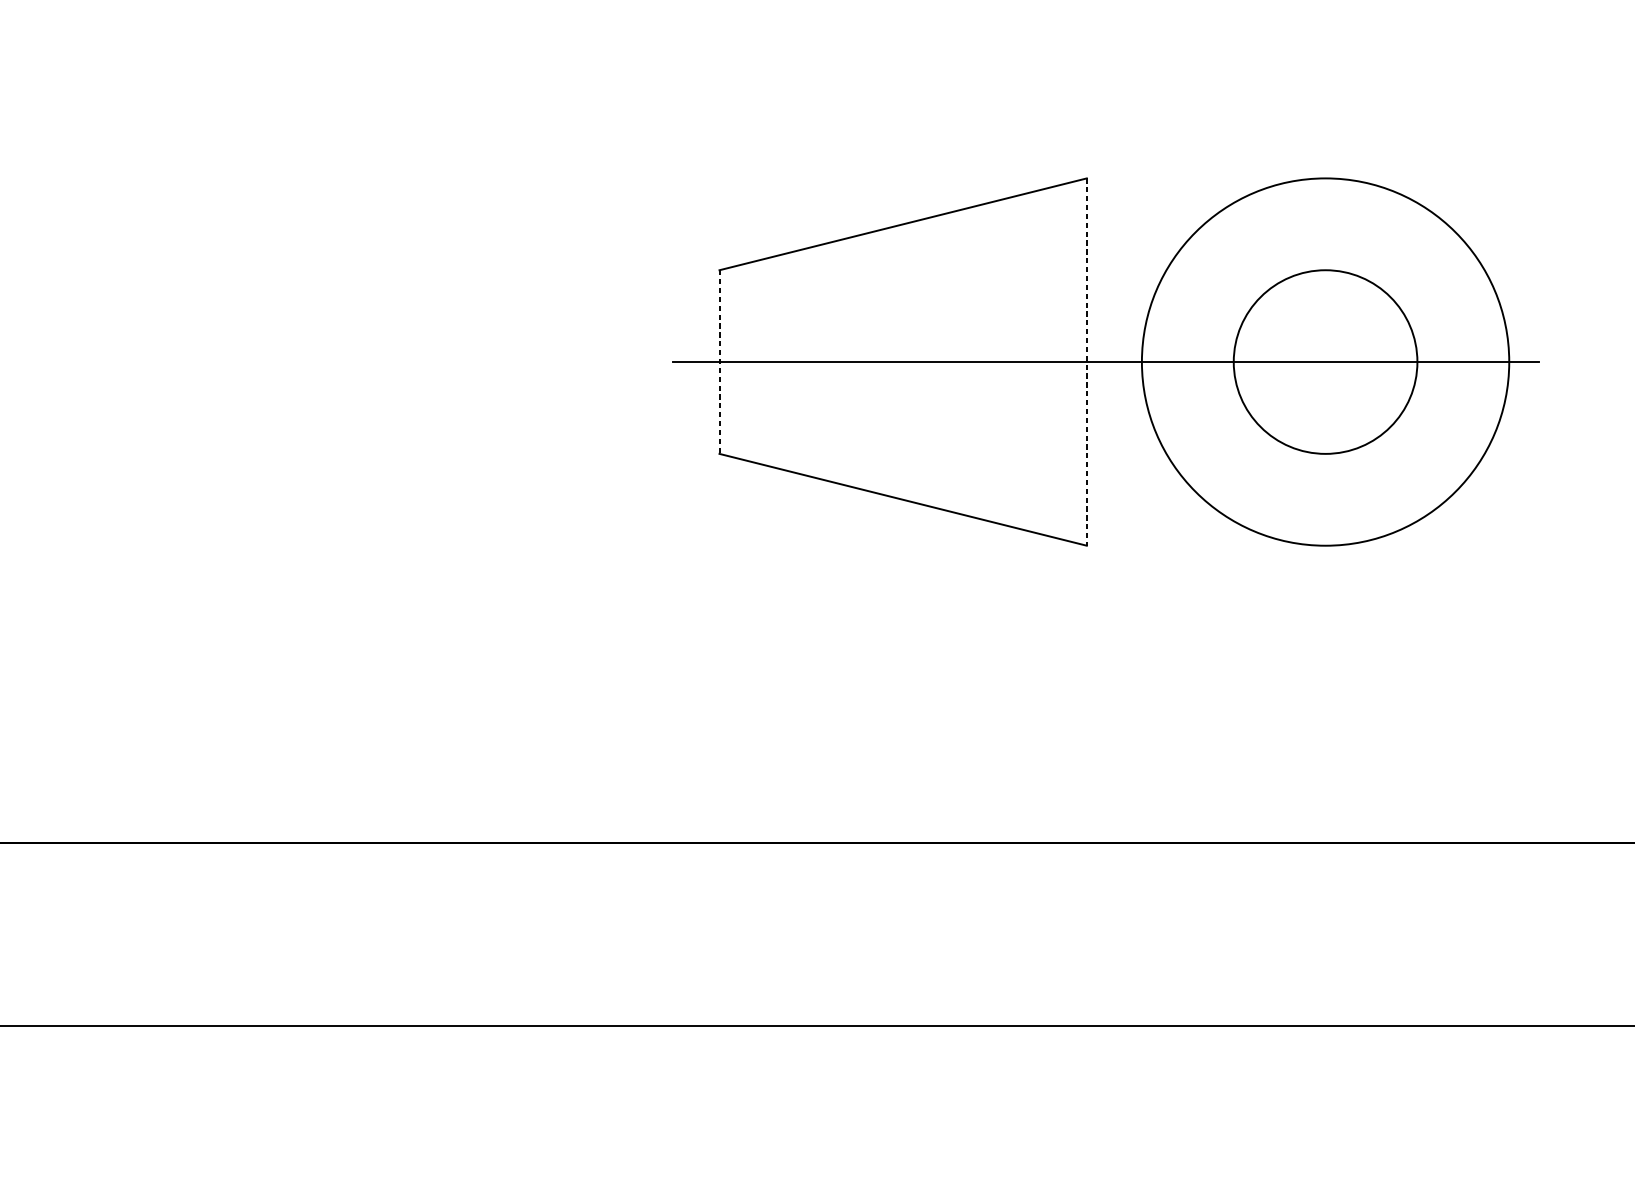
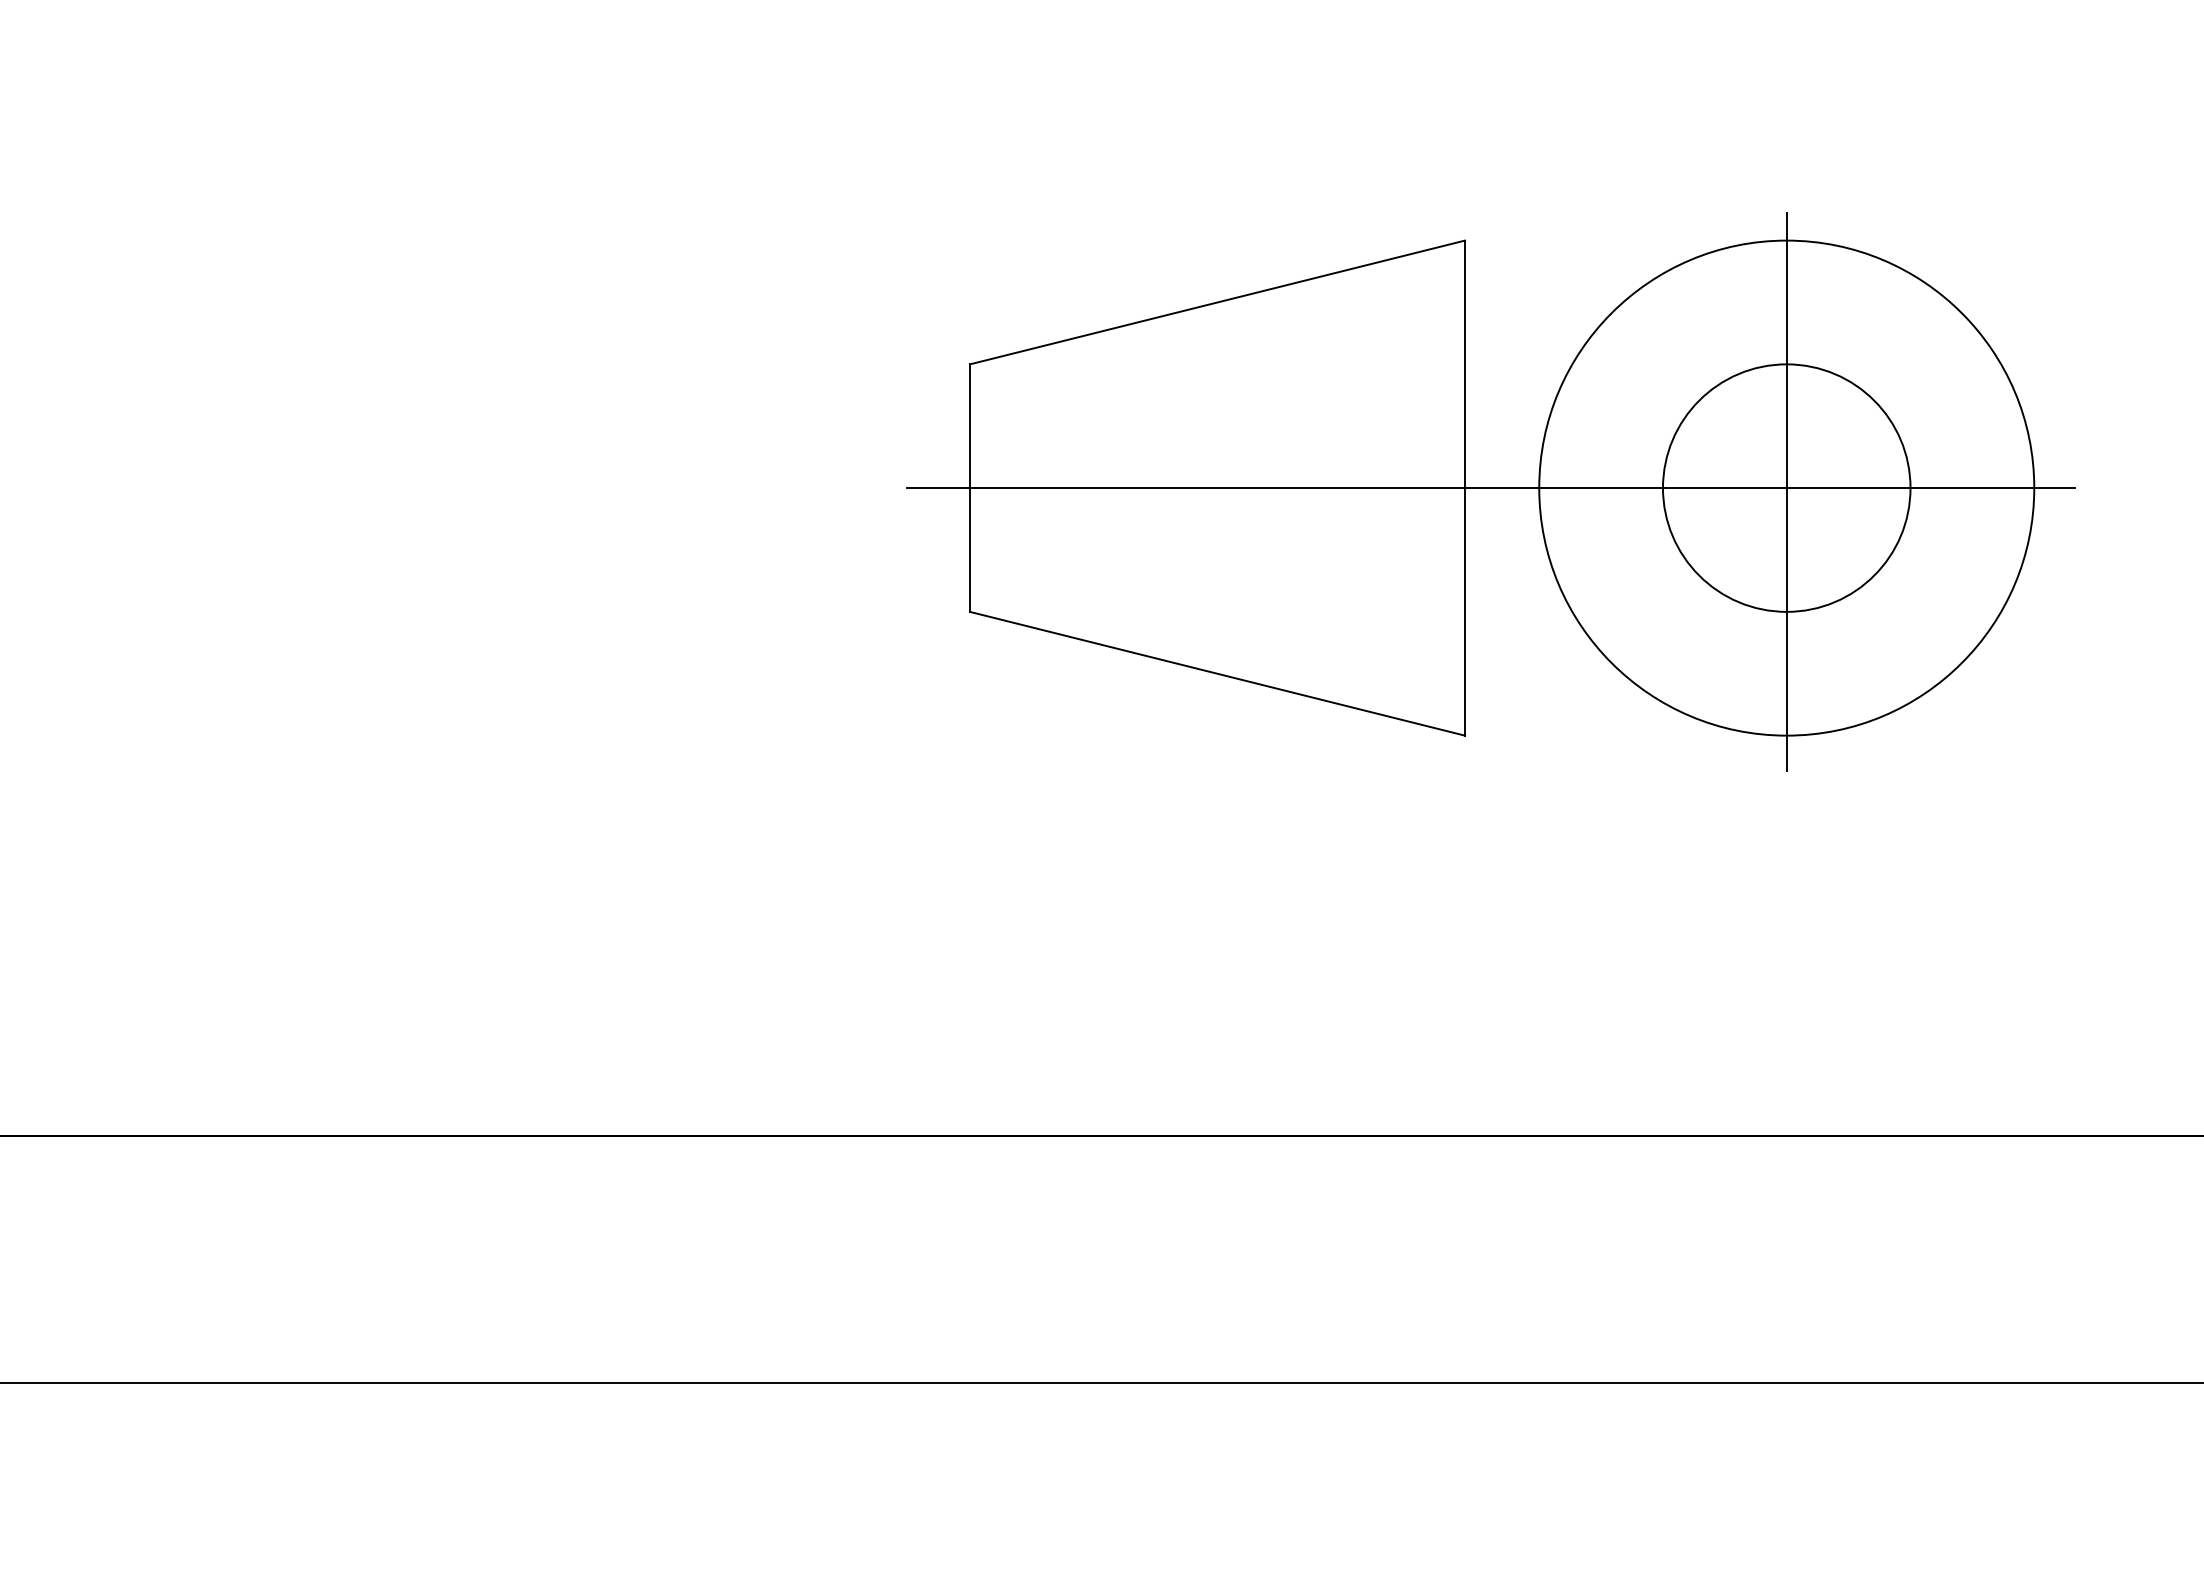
line: (719, 362) -> (969, 488), dashed -> solid
line: (1086, 362) -> (1464, 488), dashed -> solid
line: (1325, 364) -> (1786, 491), added

